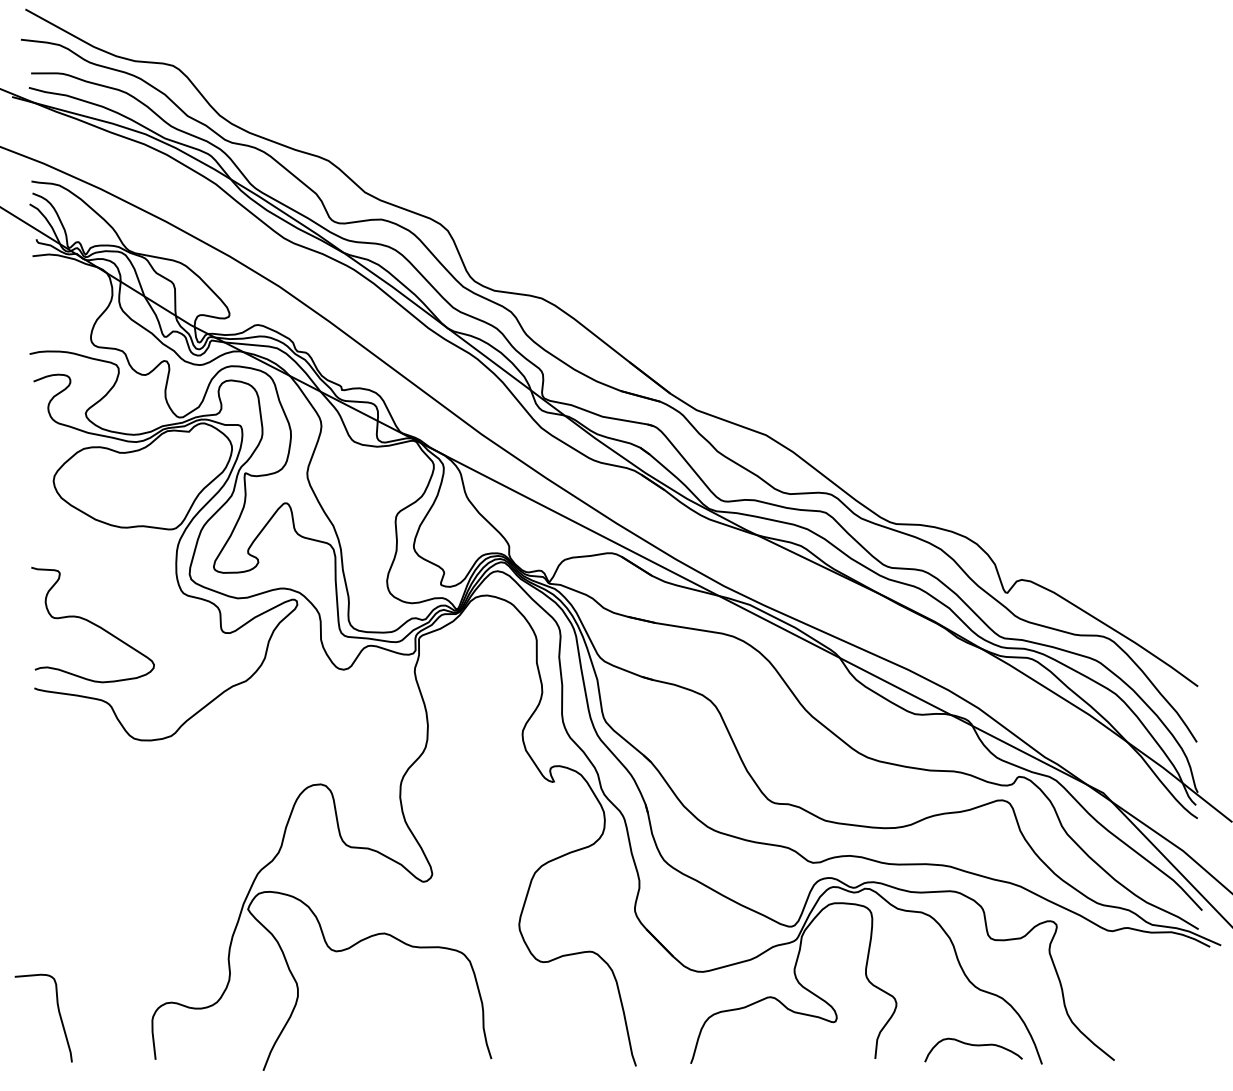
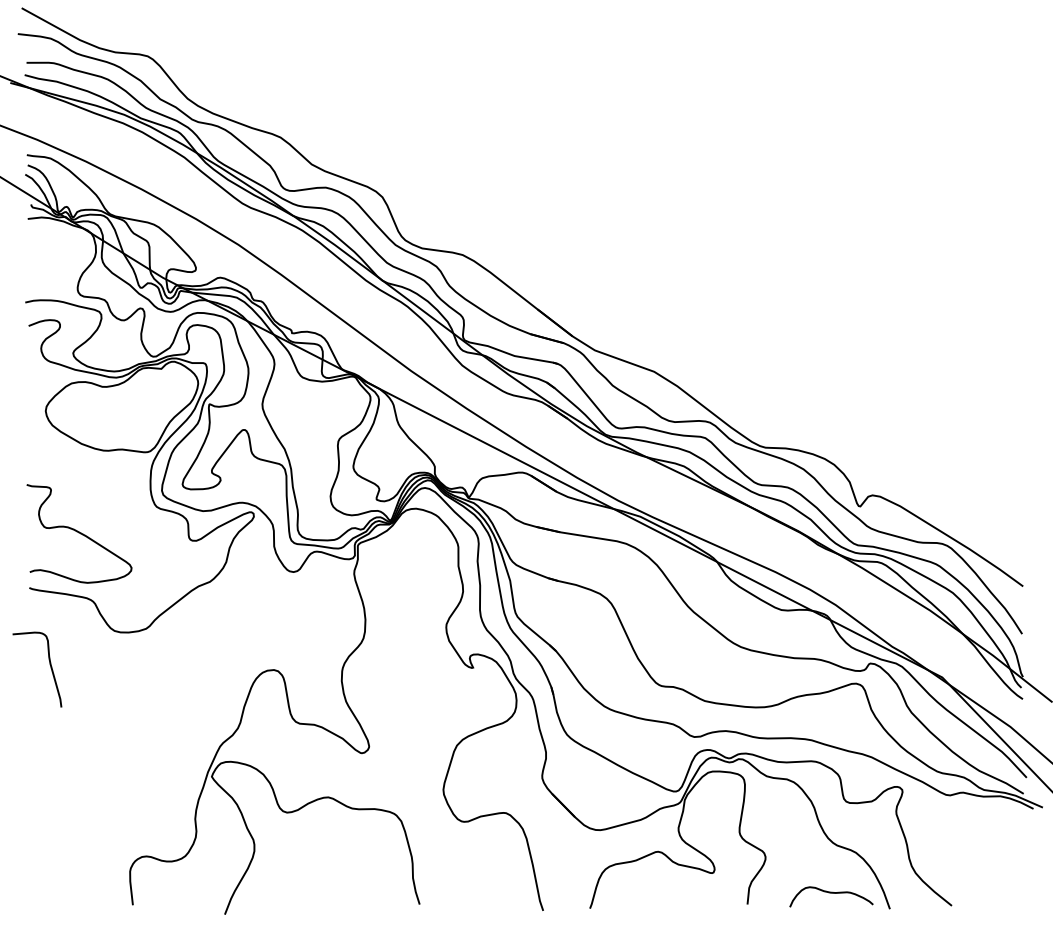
curve: (57, 1012) -> (49, 664), moved

